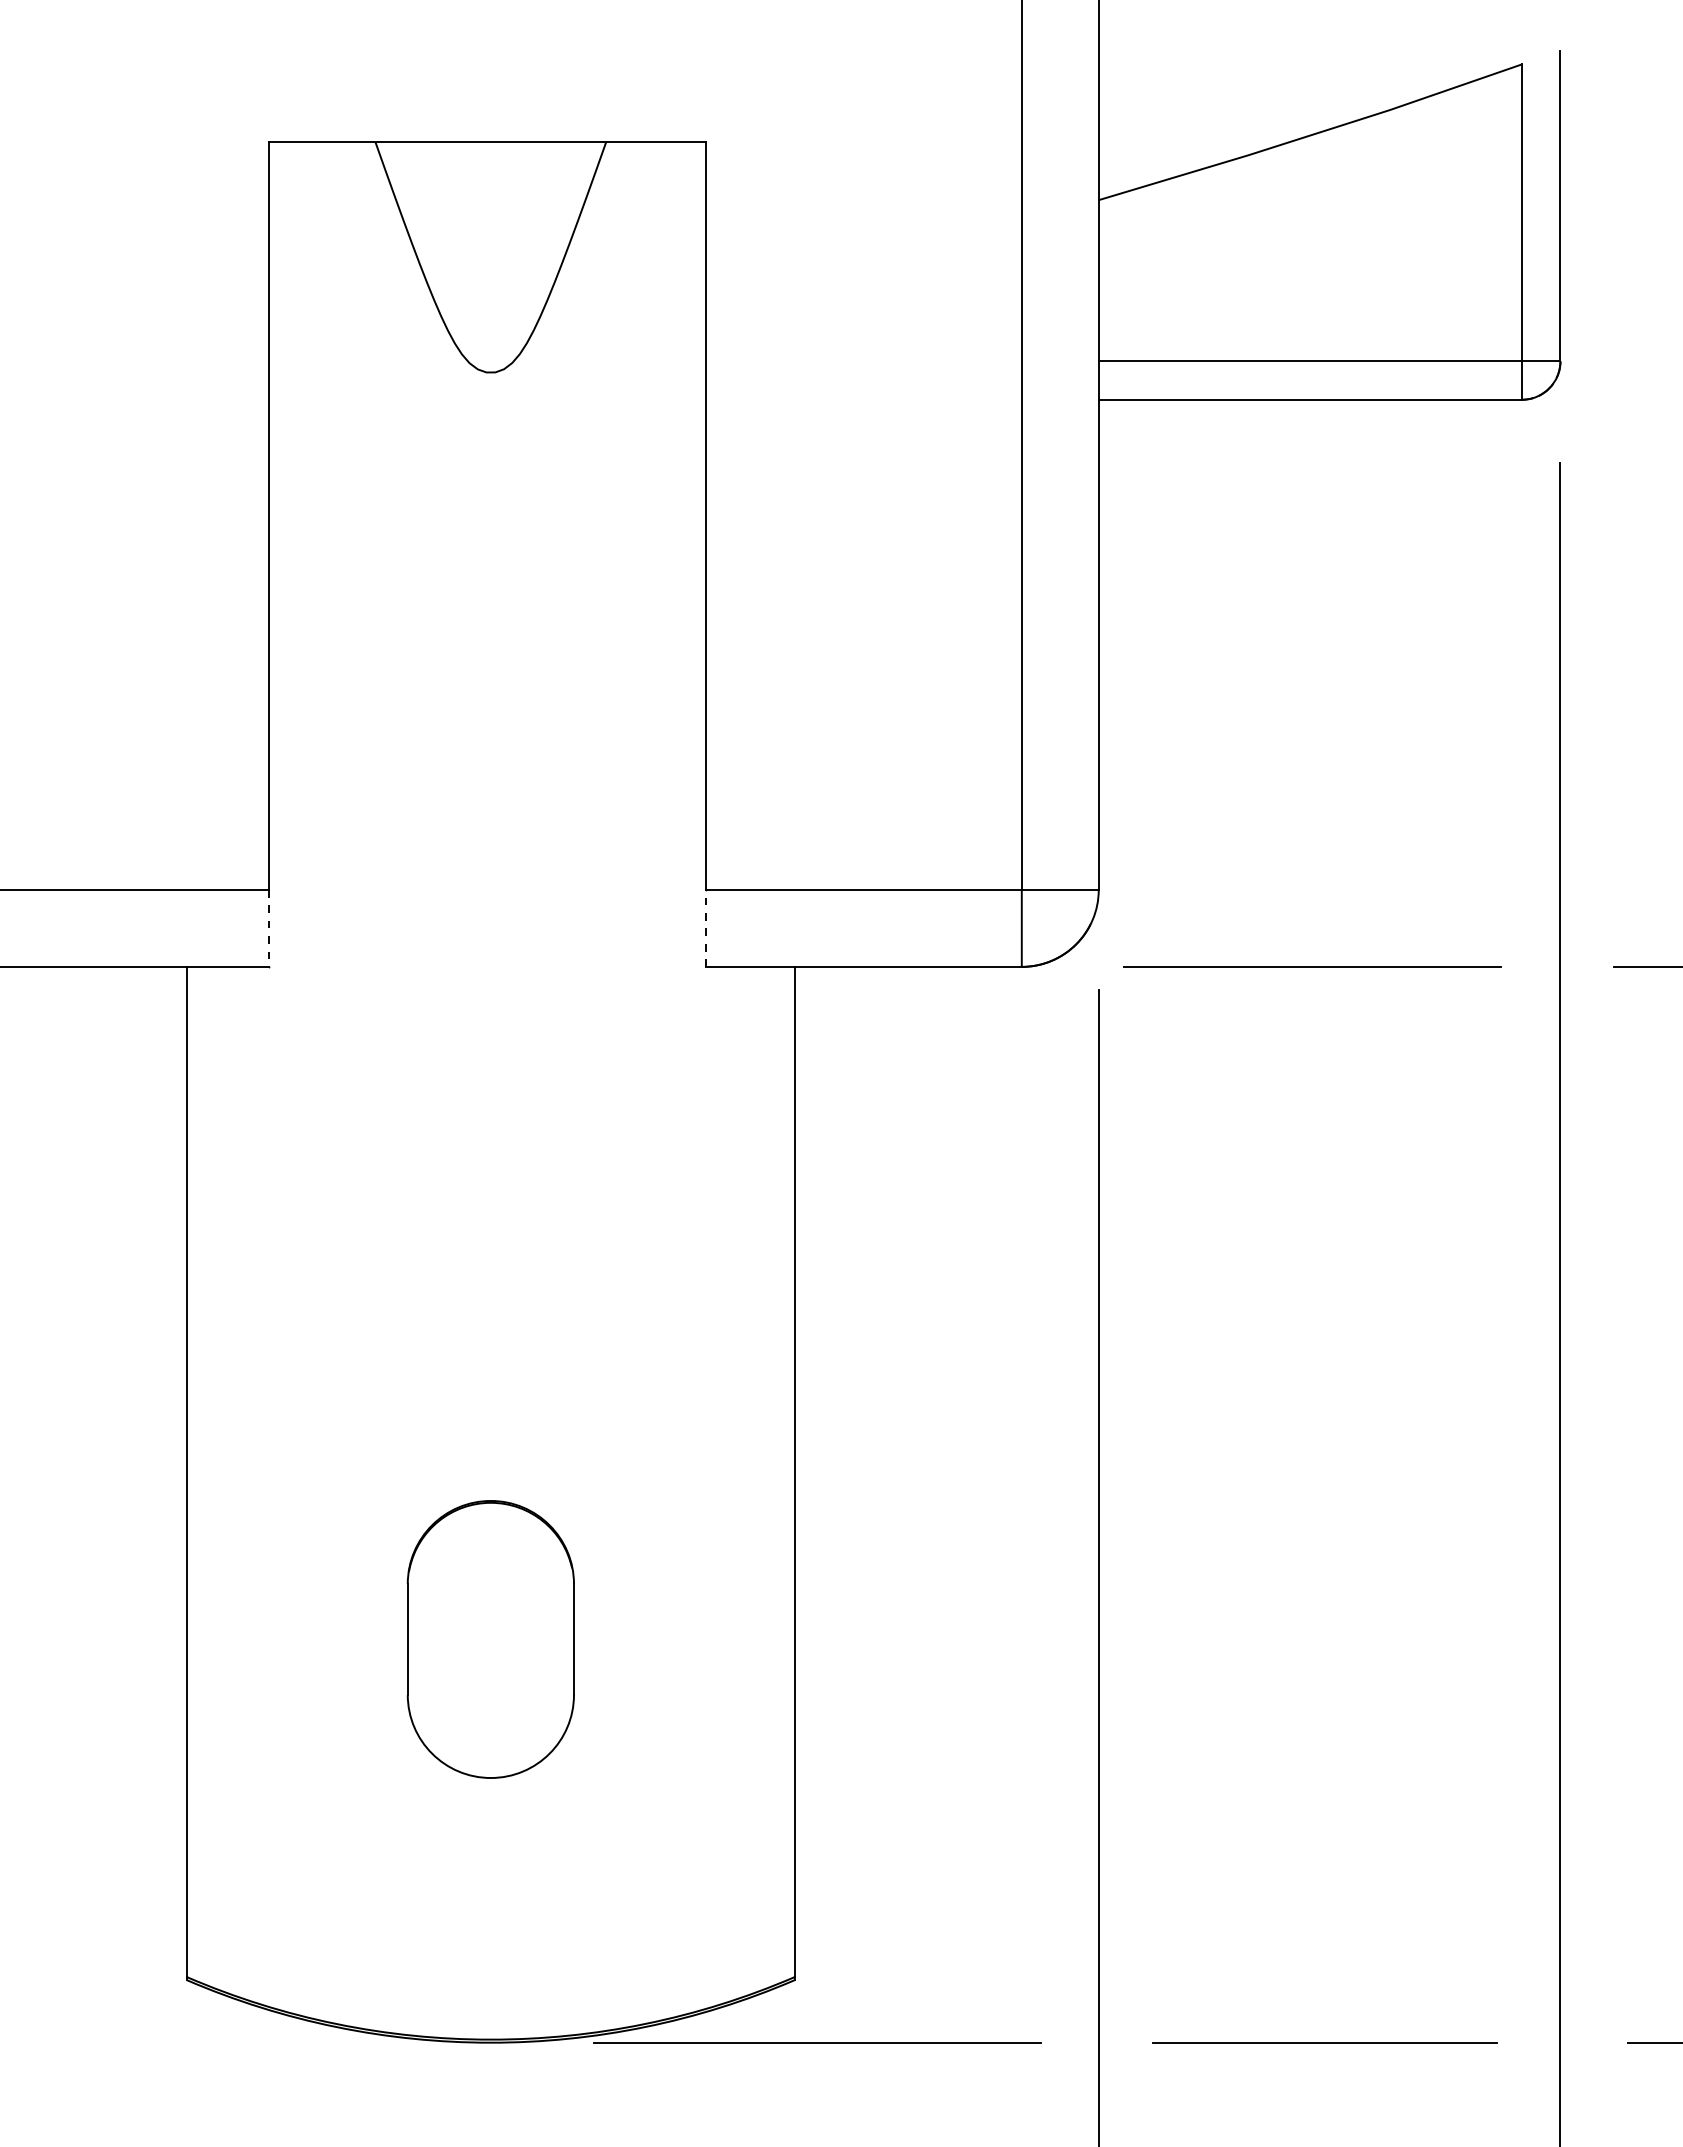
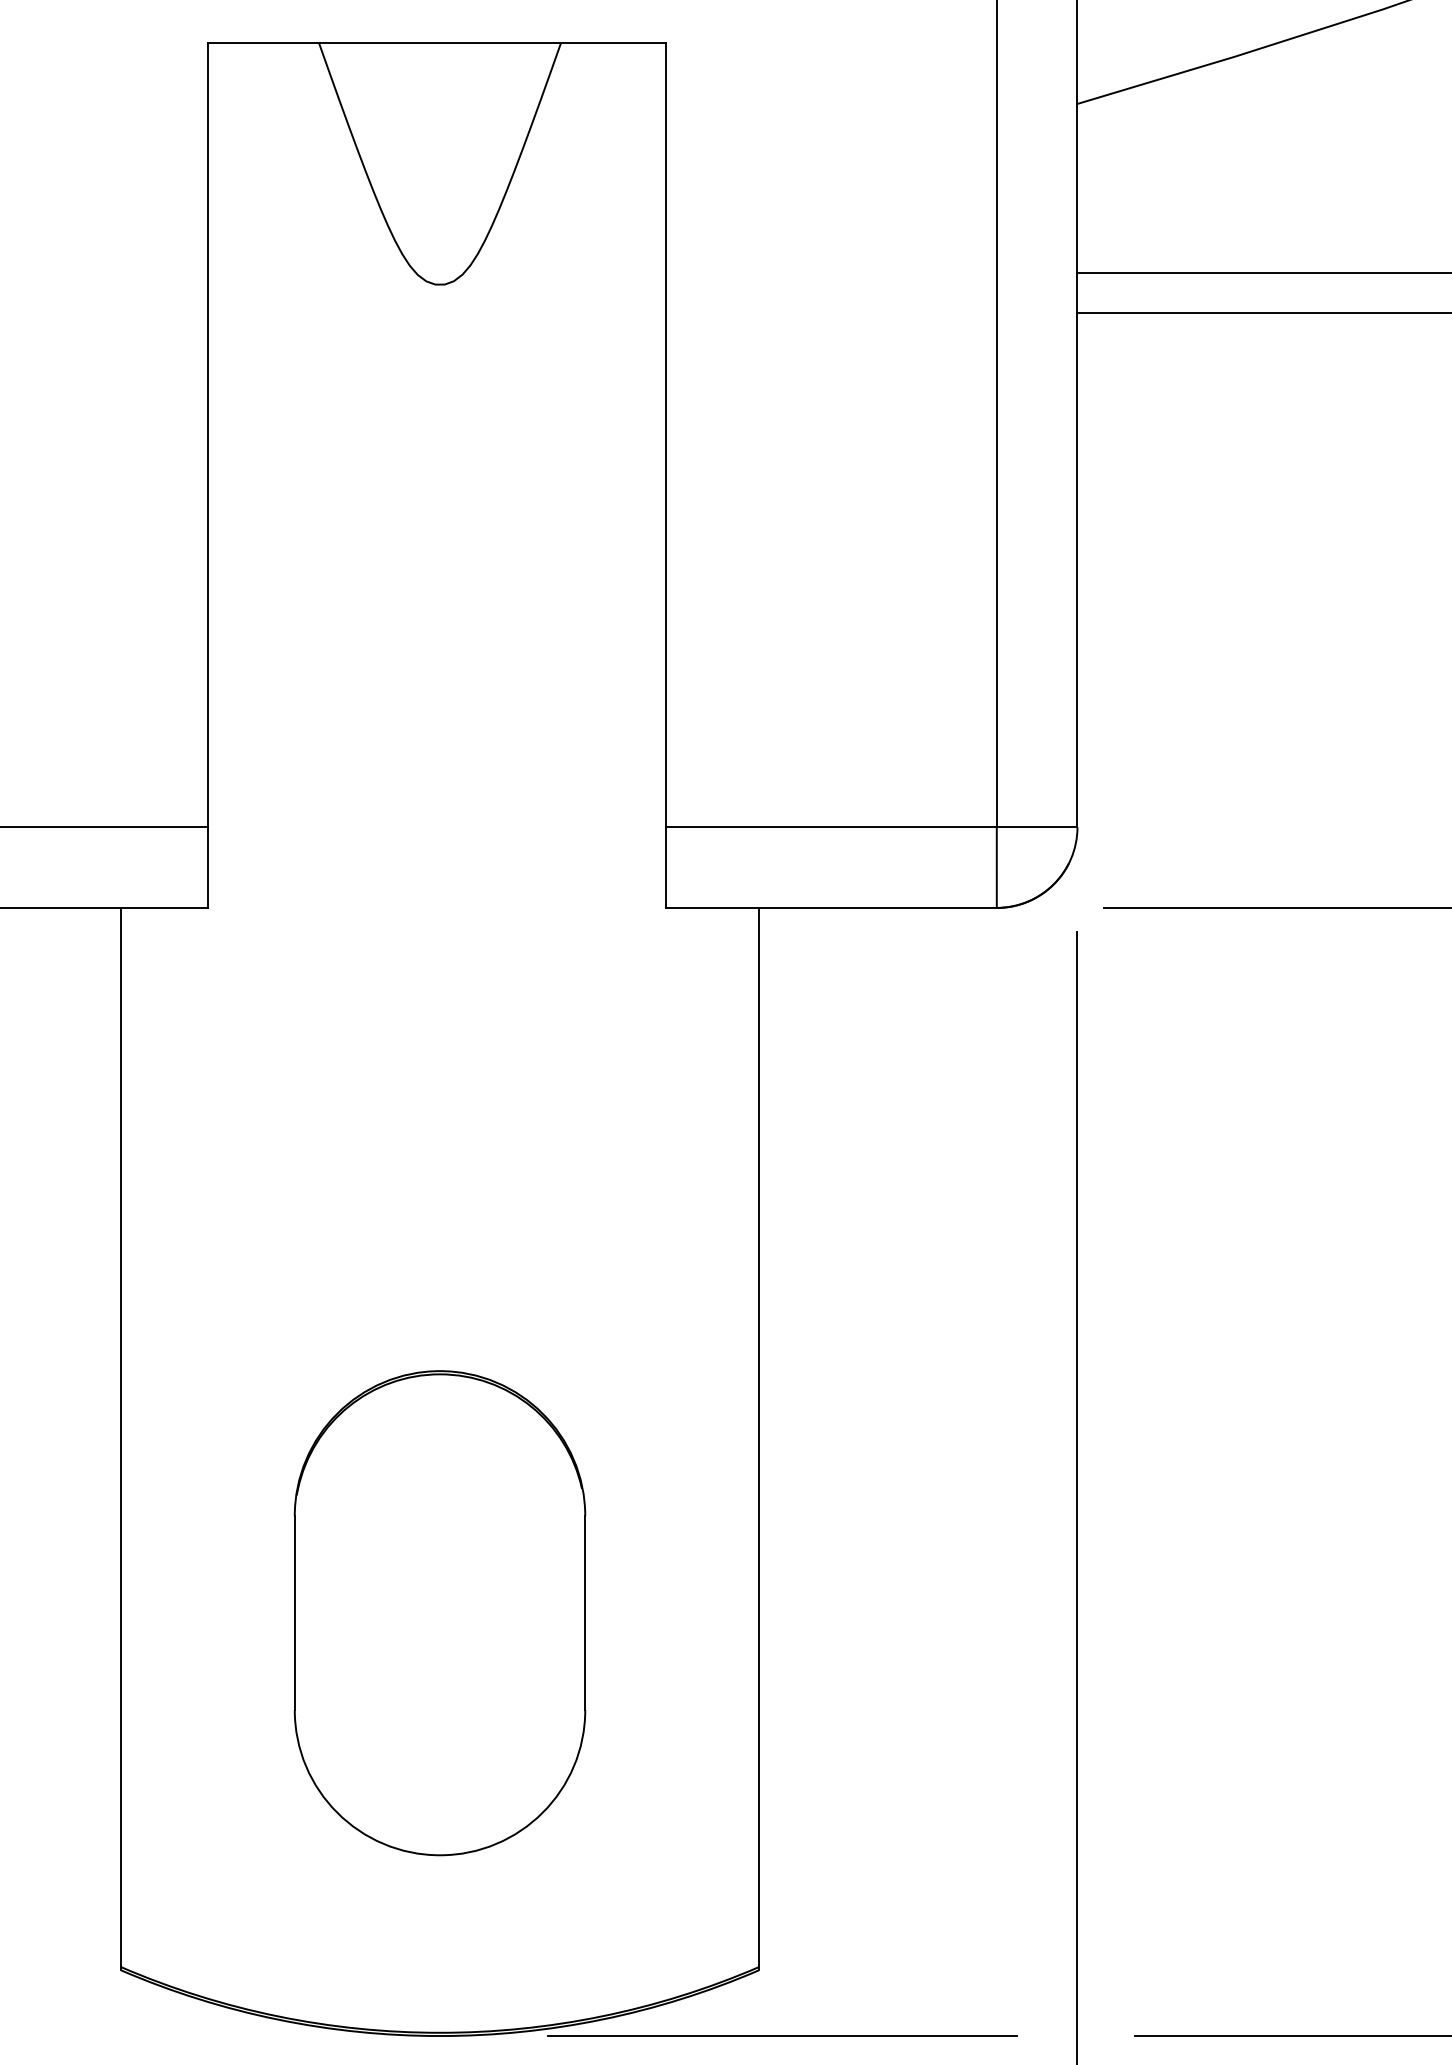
line: (706, 927) -> (666, 866), dashed -> solid
line: (269, 928) -> (207, 867), dashed -> solid
part: (490, 1639) -> (439, 1613), size x1.67

